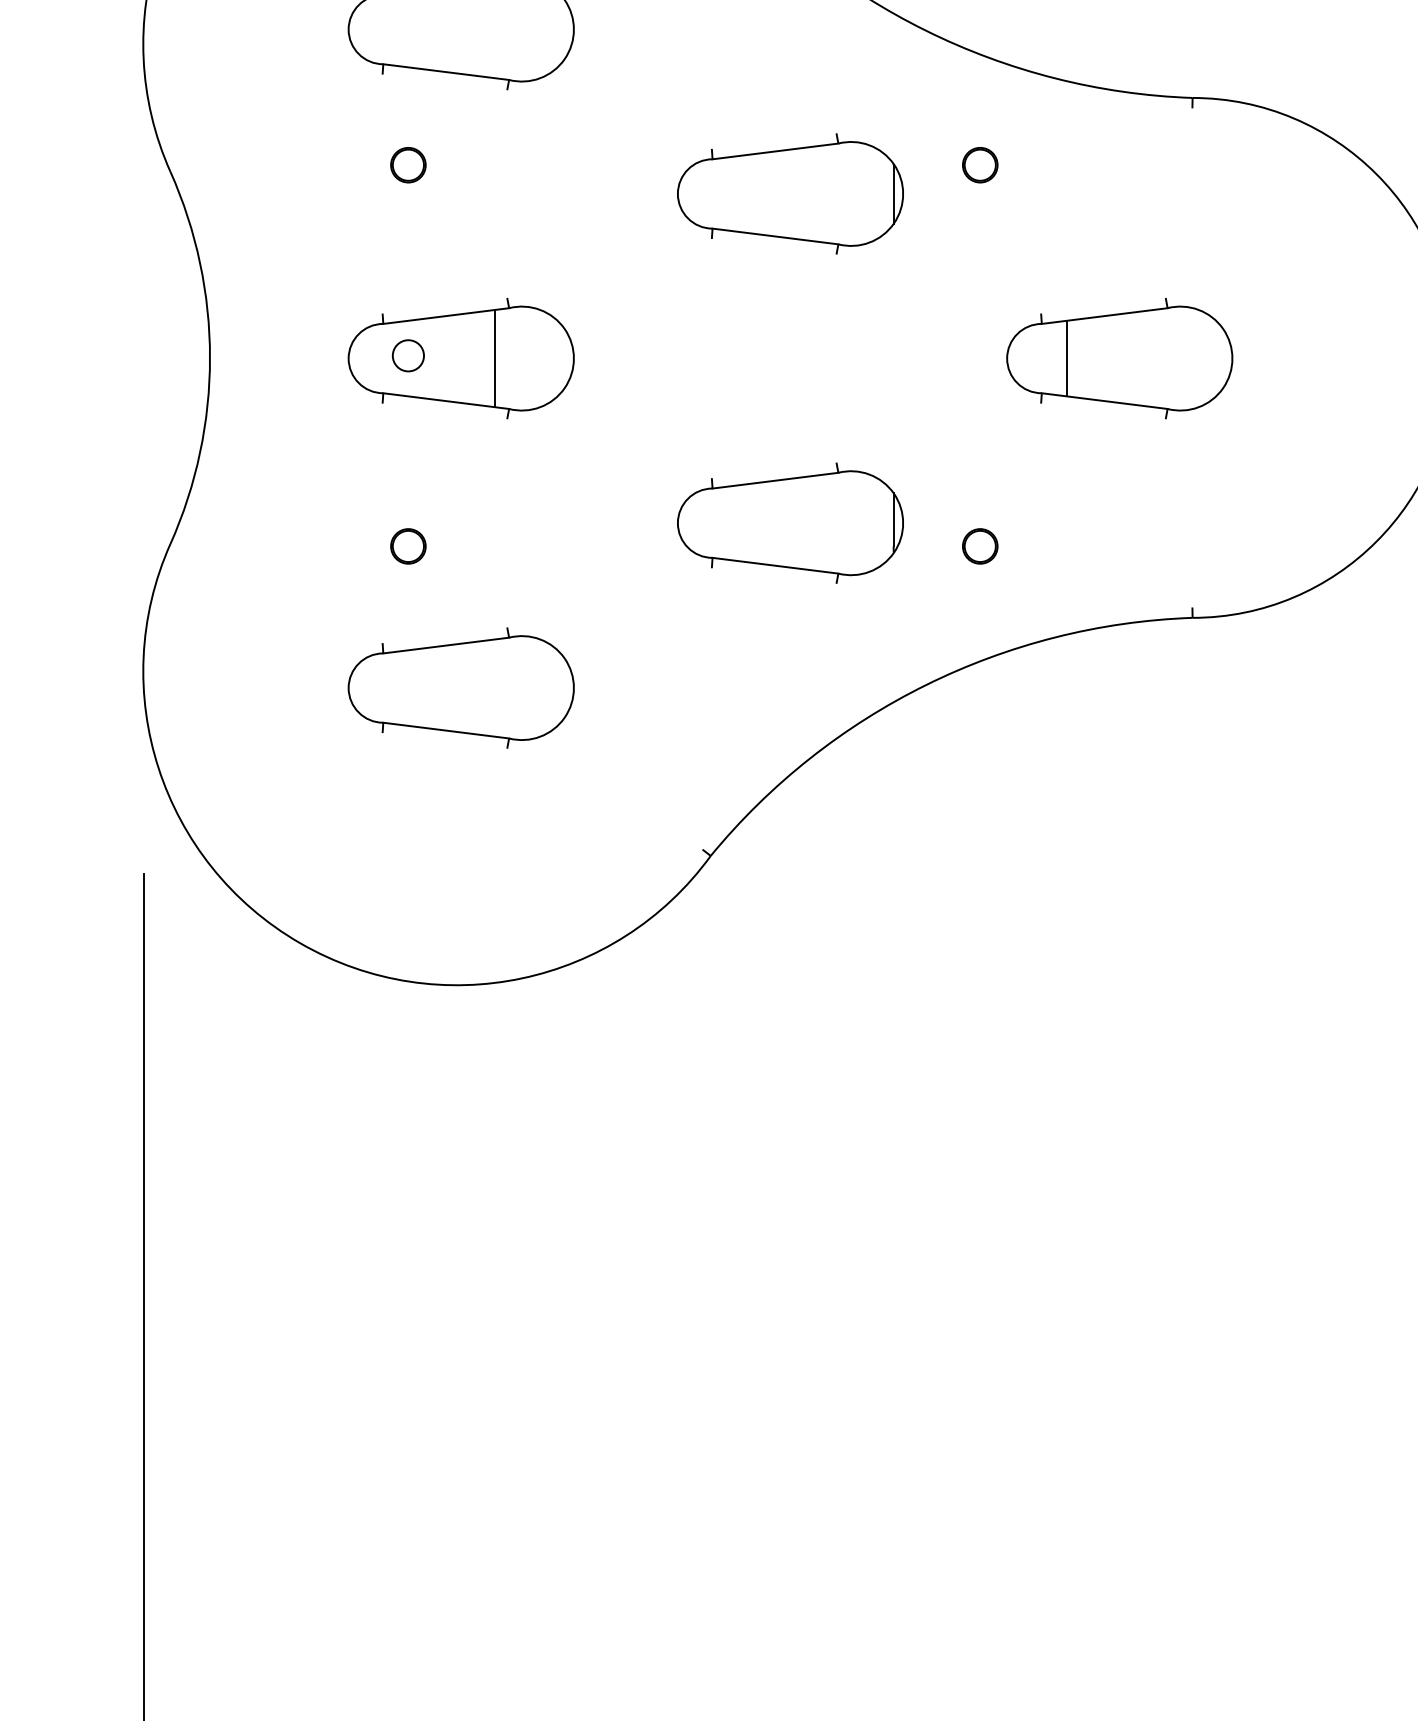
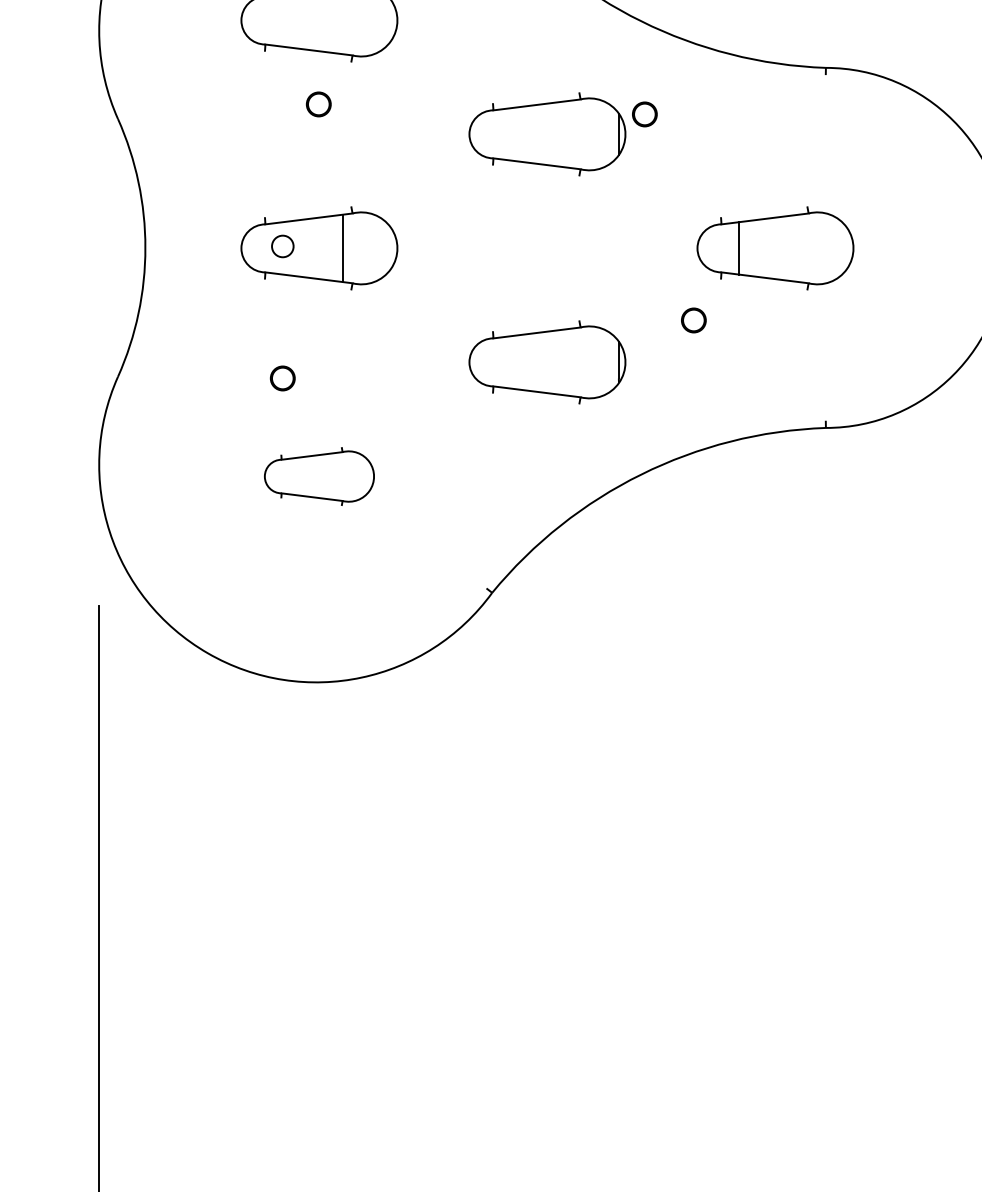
circle: (407, 165) -> (318, 104), moved
circle: (979, 165) -> (644, 114), moved
circle: (979, 546) -> (693, 320), moved
part: (461, 687) -> (319, 476), size x0.7

